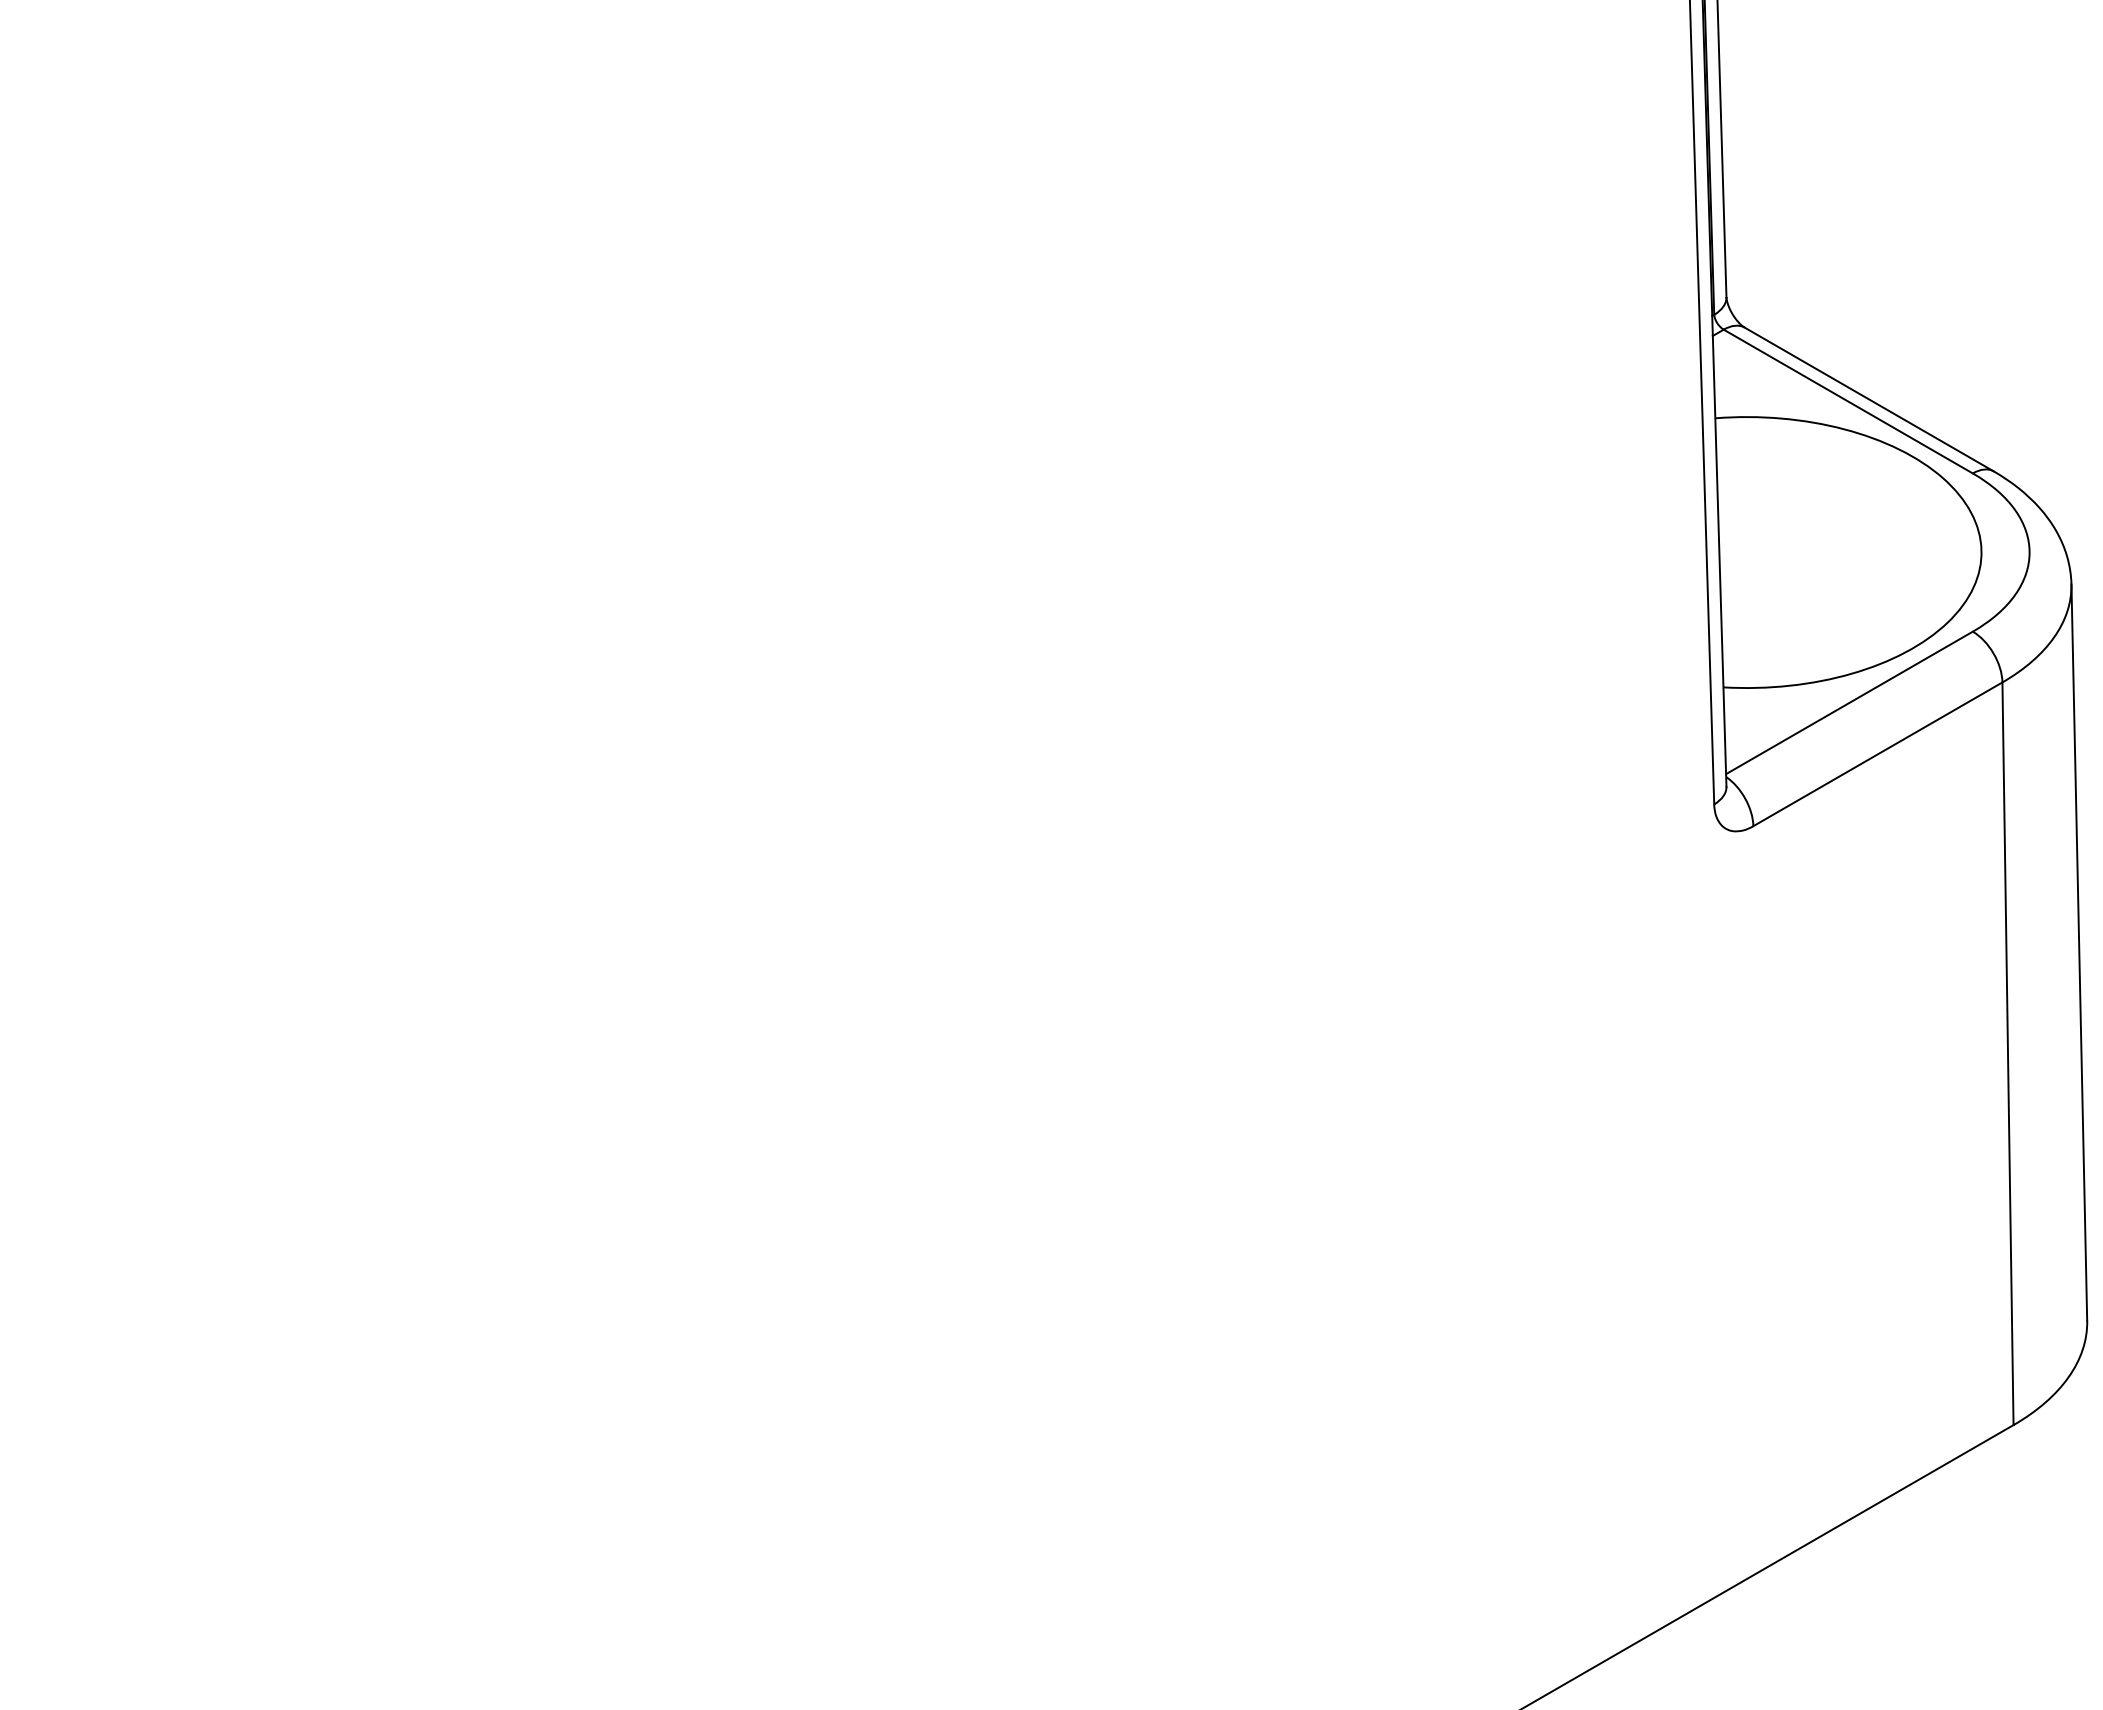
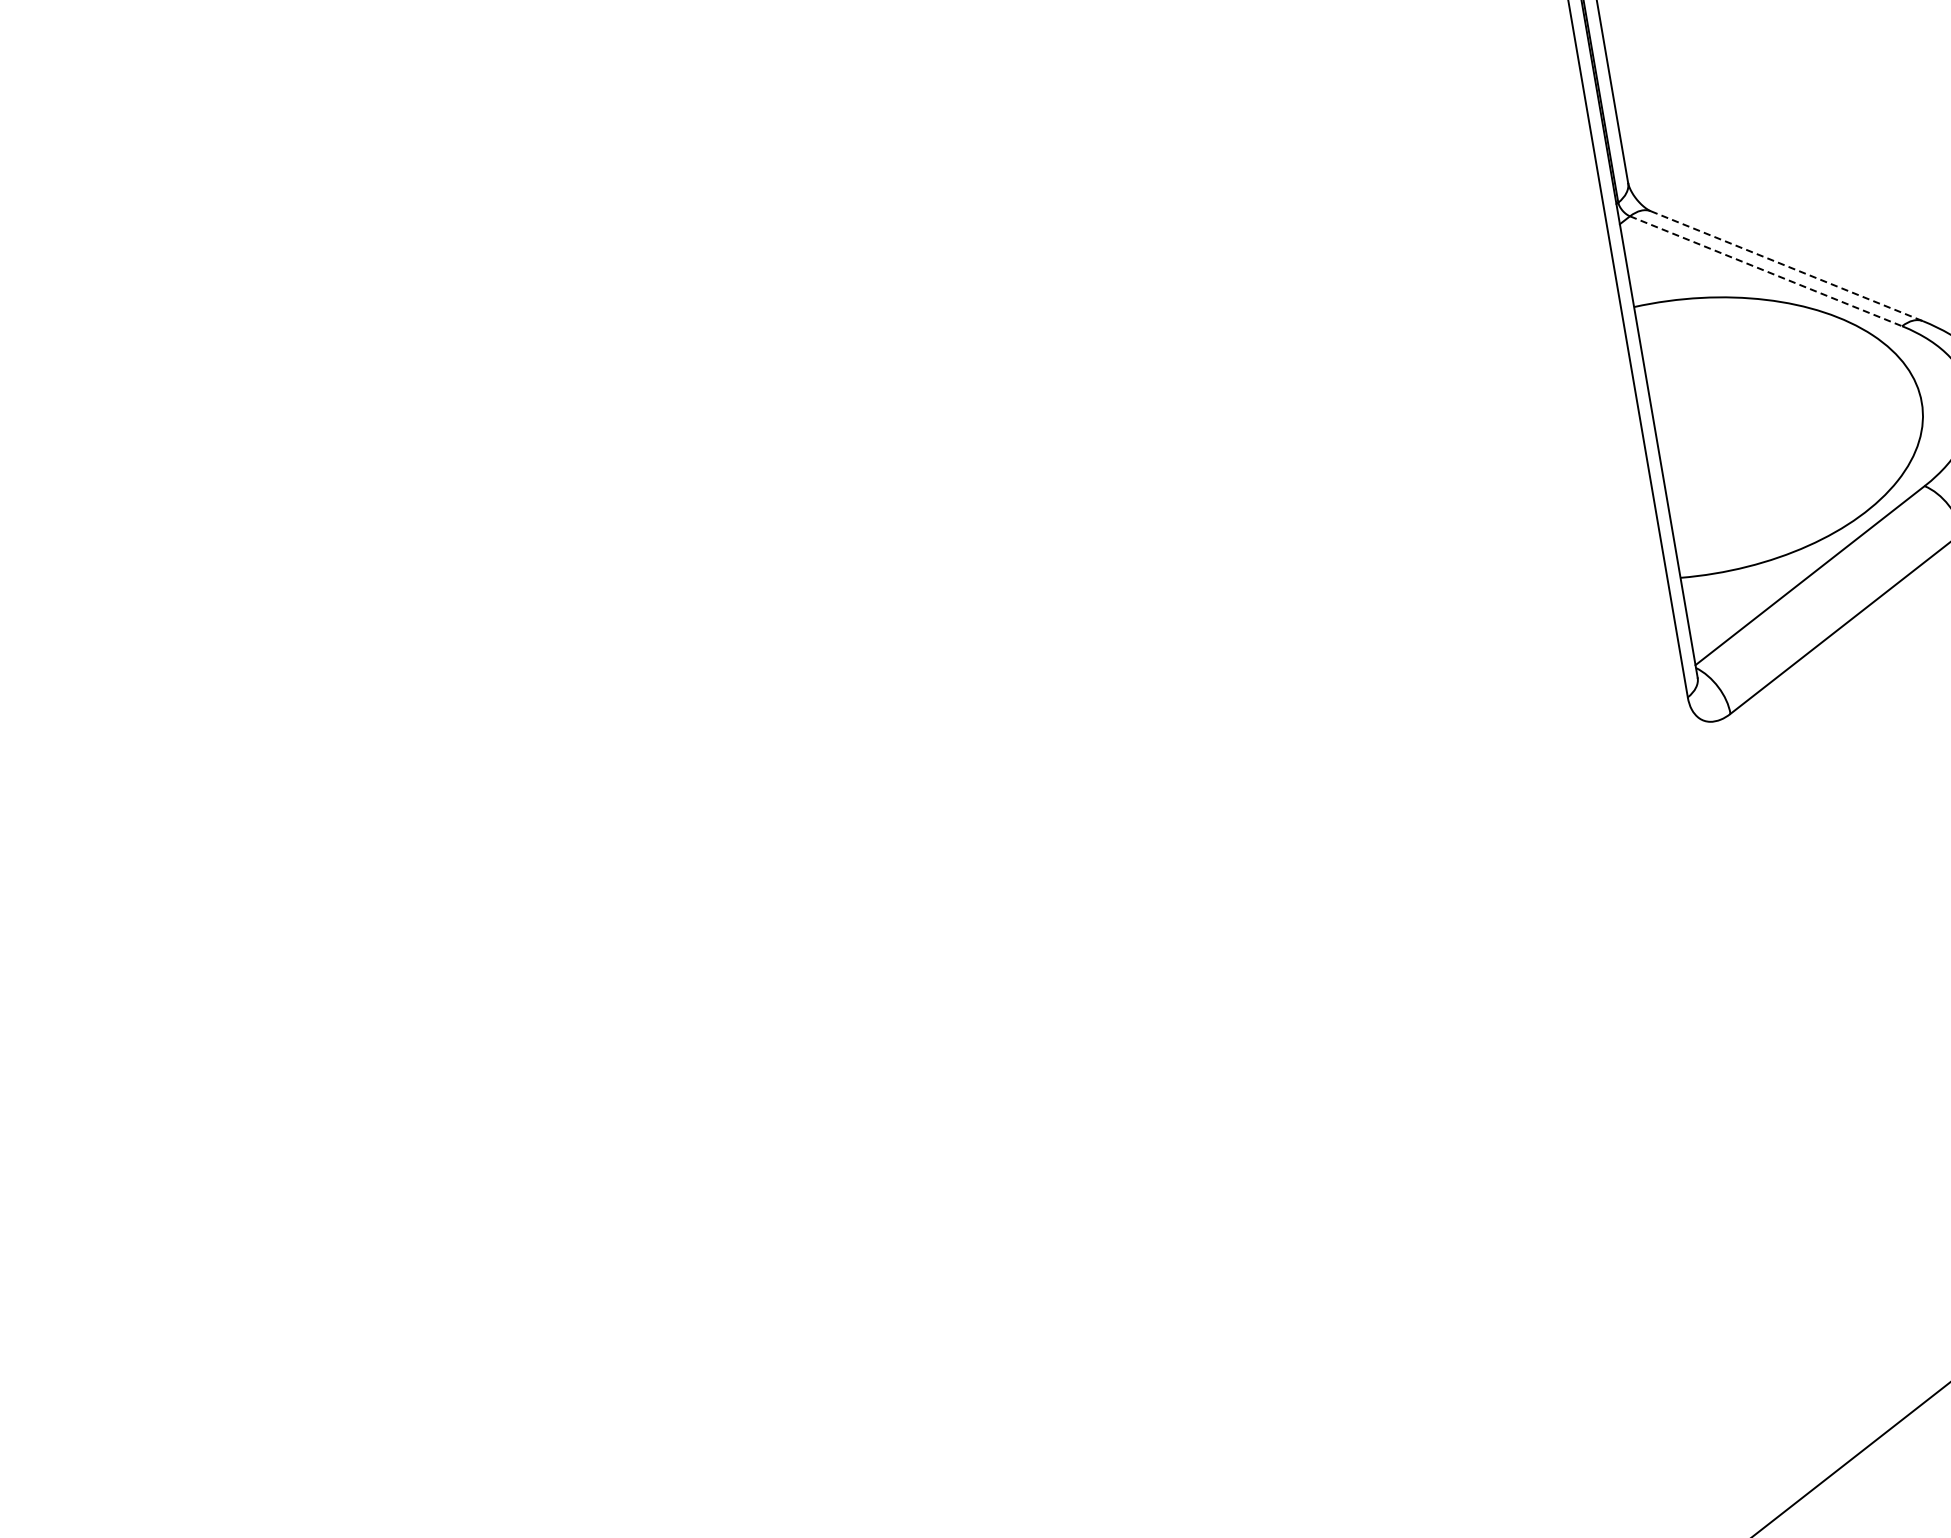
line: (1869, 399) -> (1787, 266), solid -> dashed
line: (1848, 401) -> (1766, 271), solid -> dashed

